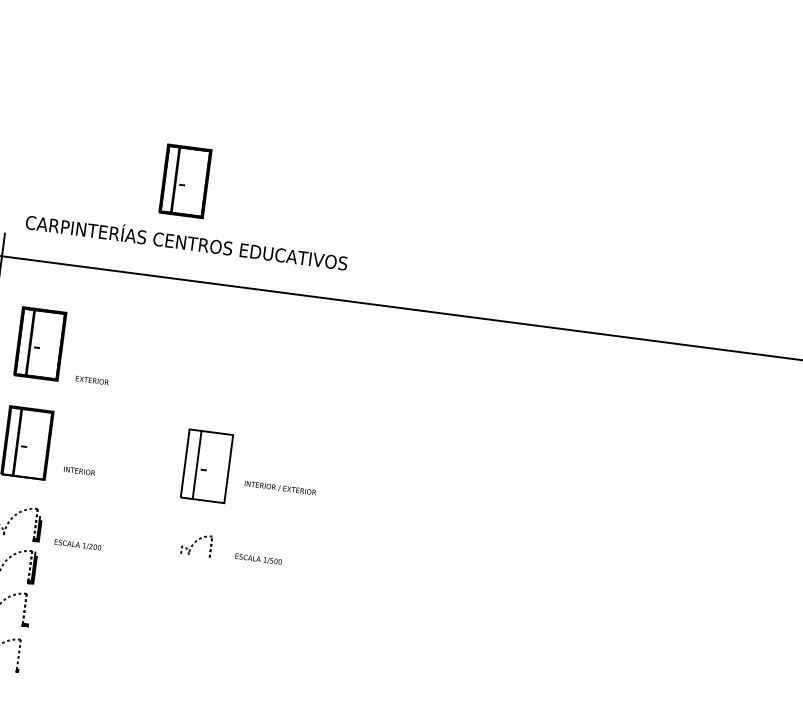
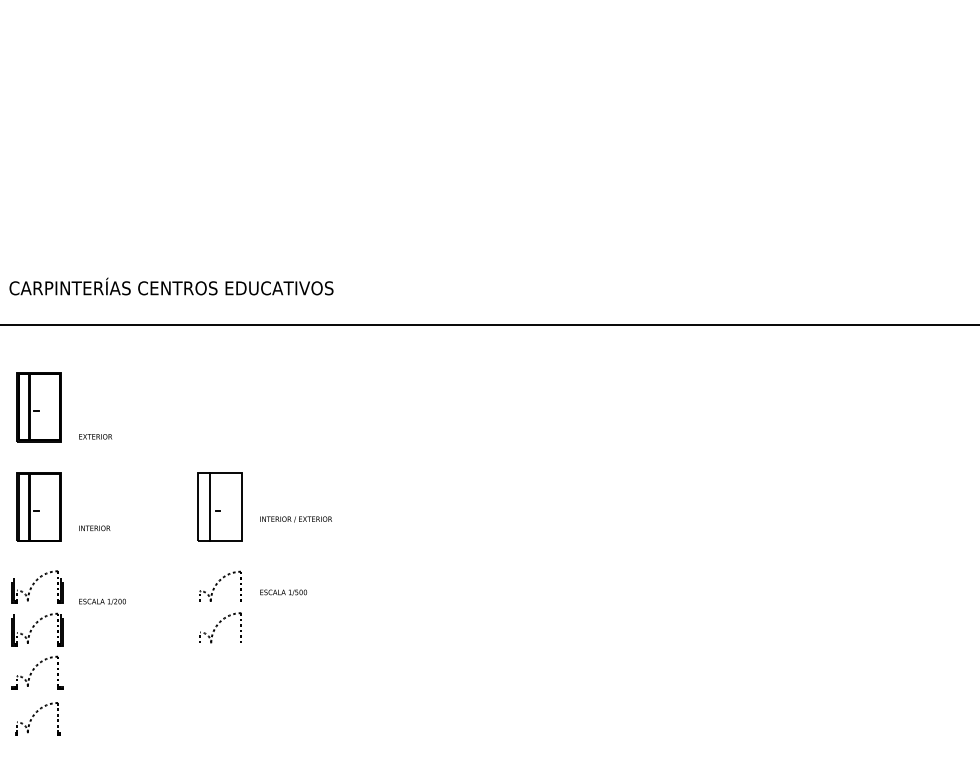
part: (184, 181) -> (161, 227), removed
part: (196, 544) -> (220, 585), size x1.43
part: (191, 585) -> (220, 627), added

